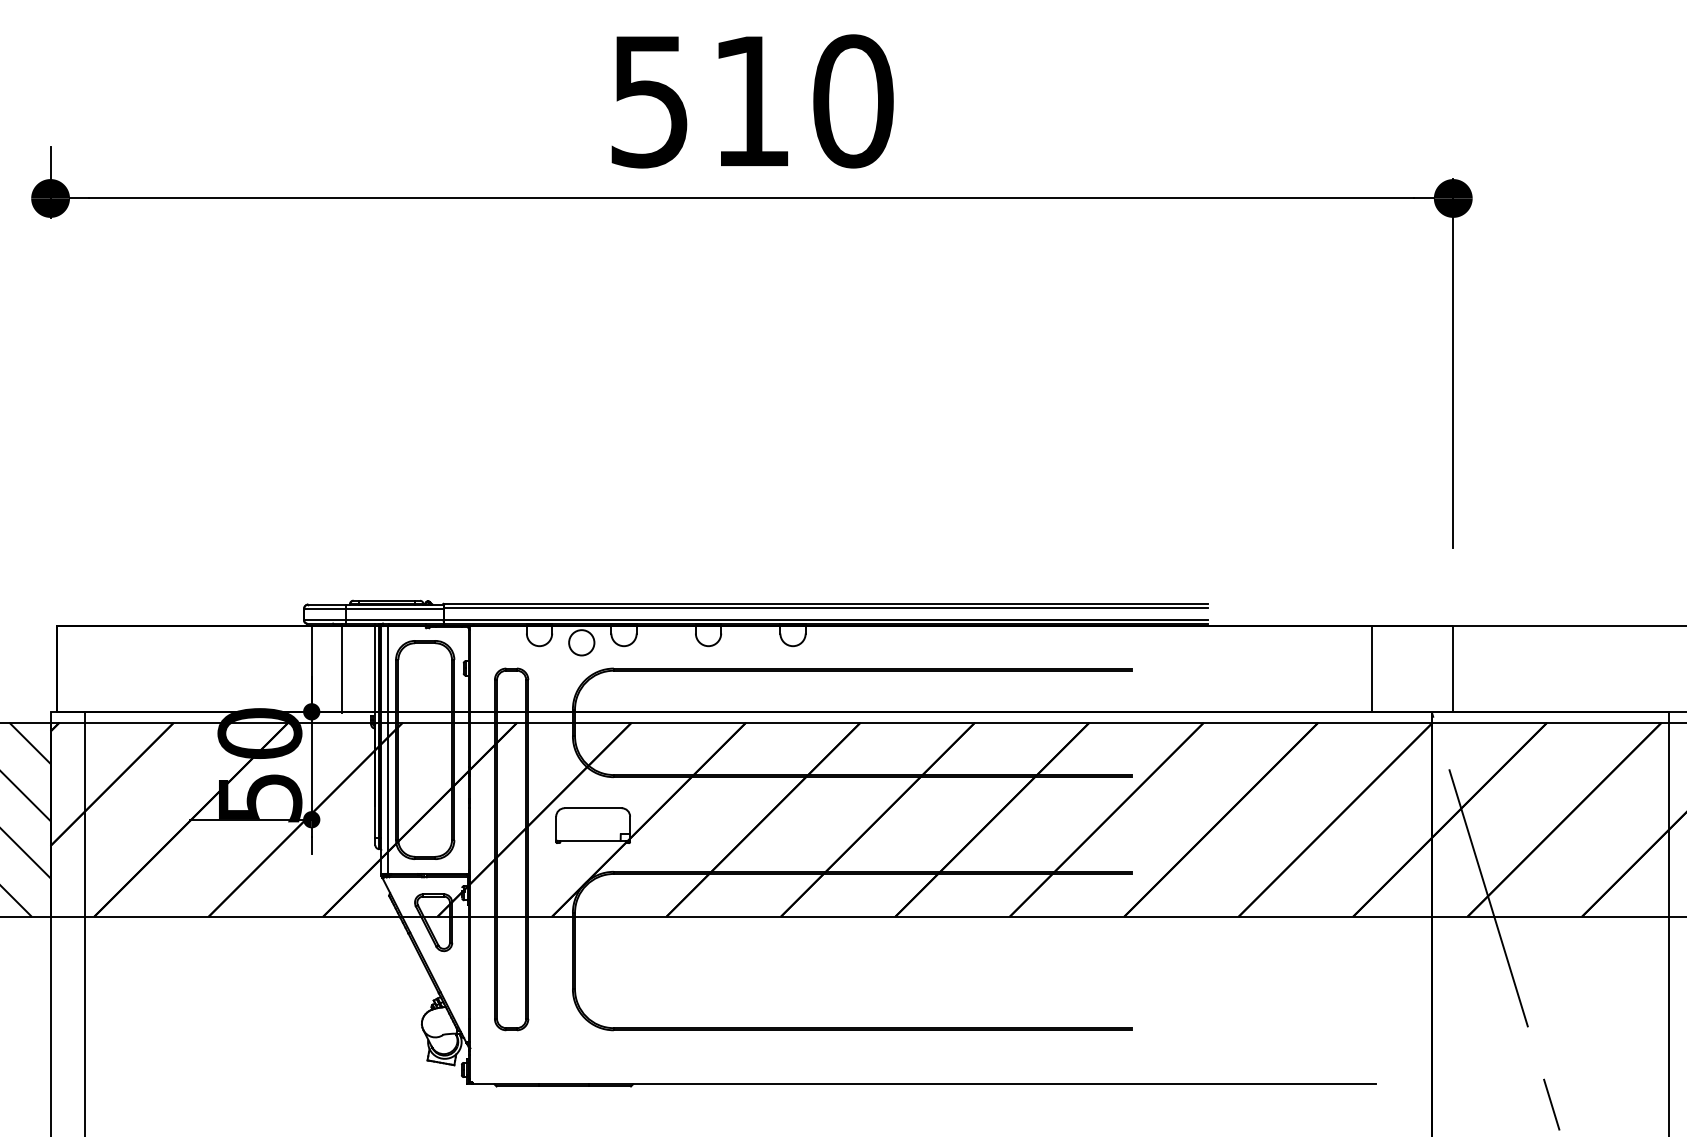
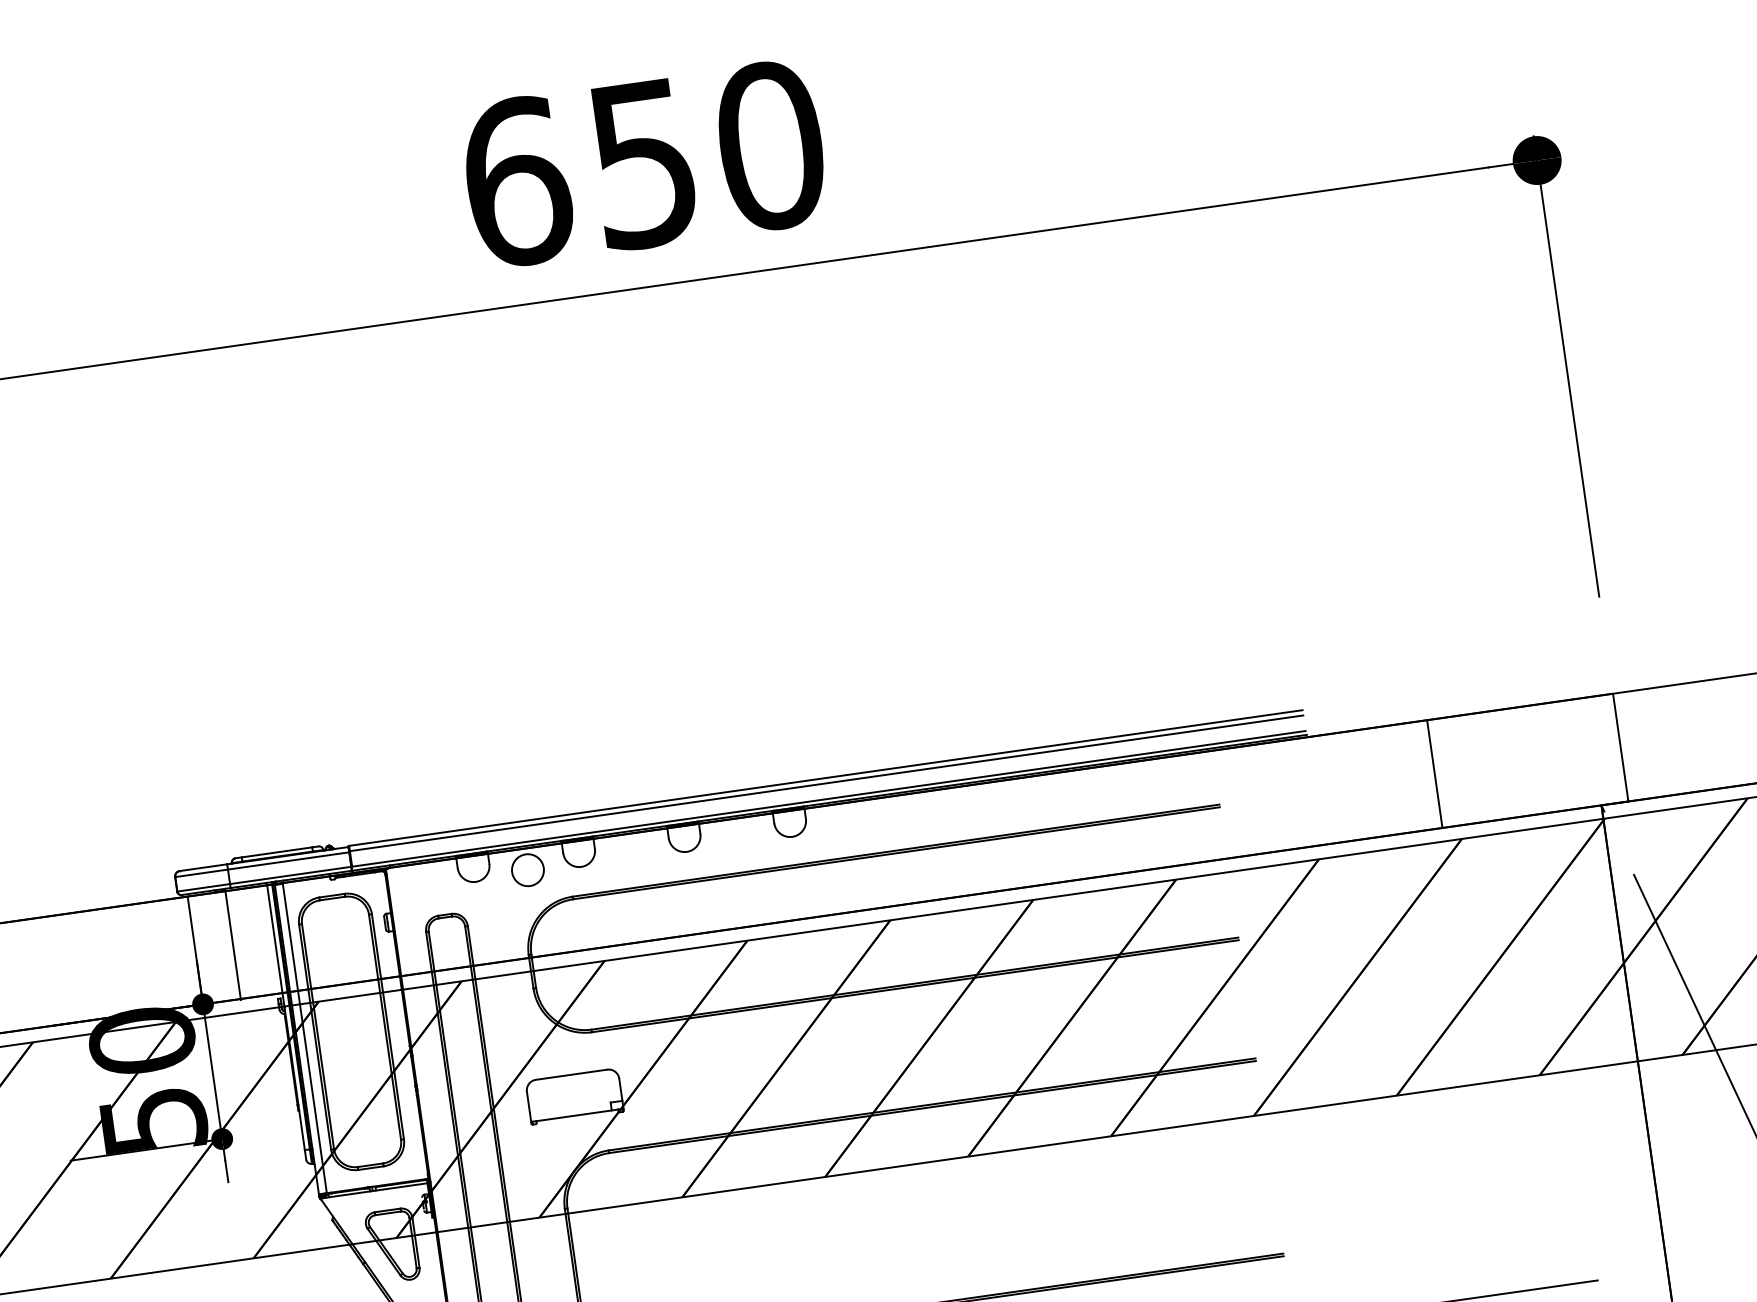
text: (699, 101) -> (578, 173), 510 -> 650
line: (1372, 668) -> (1434, 773), moved

